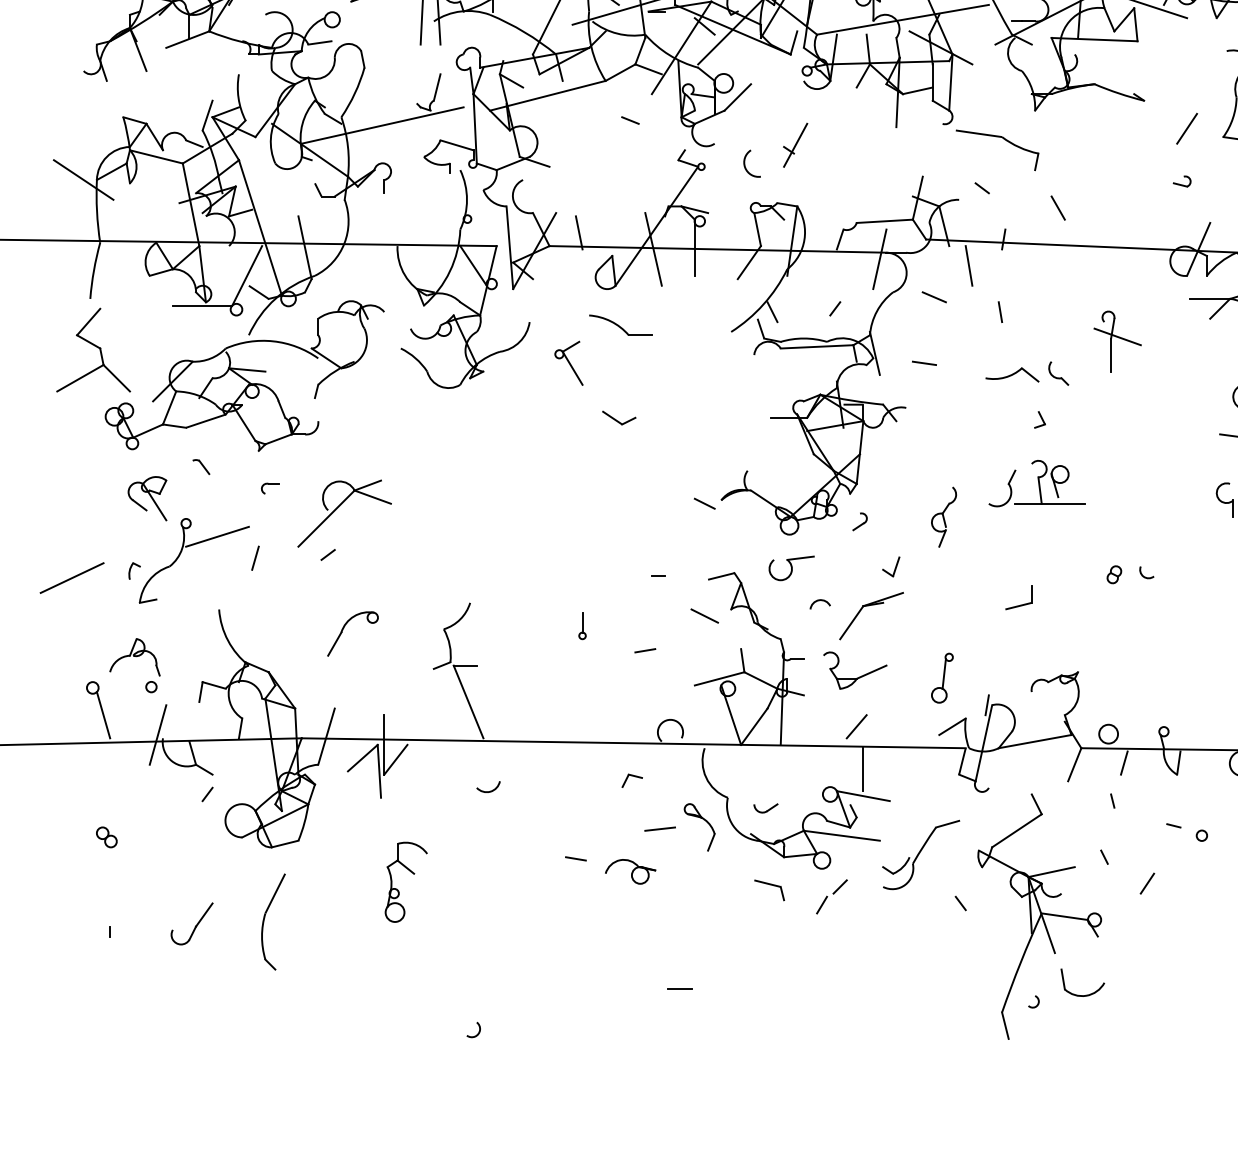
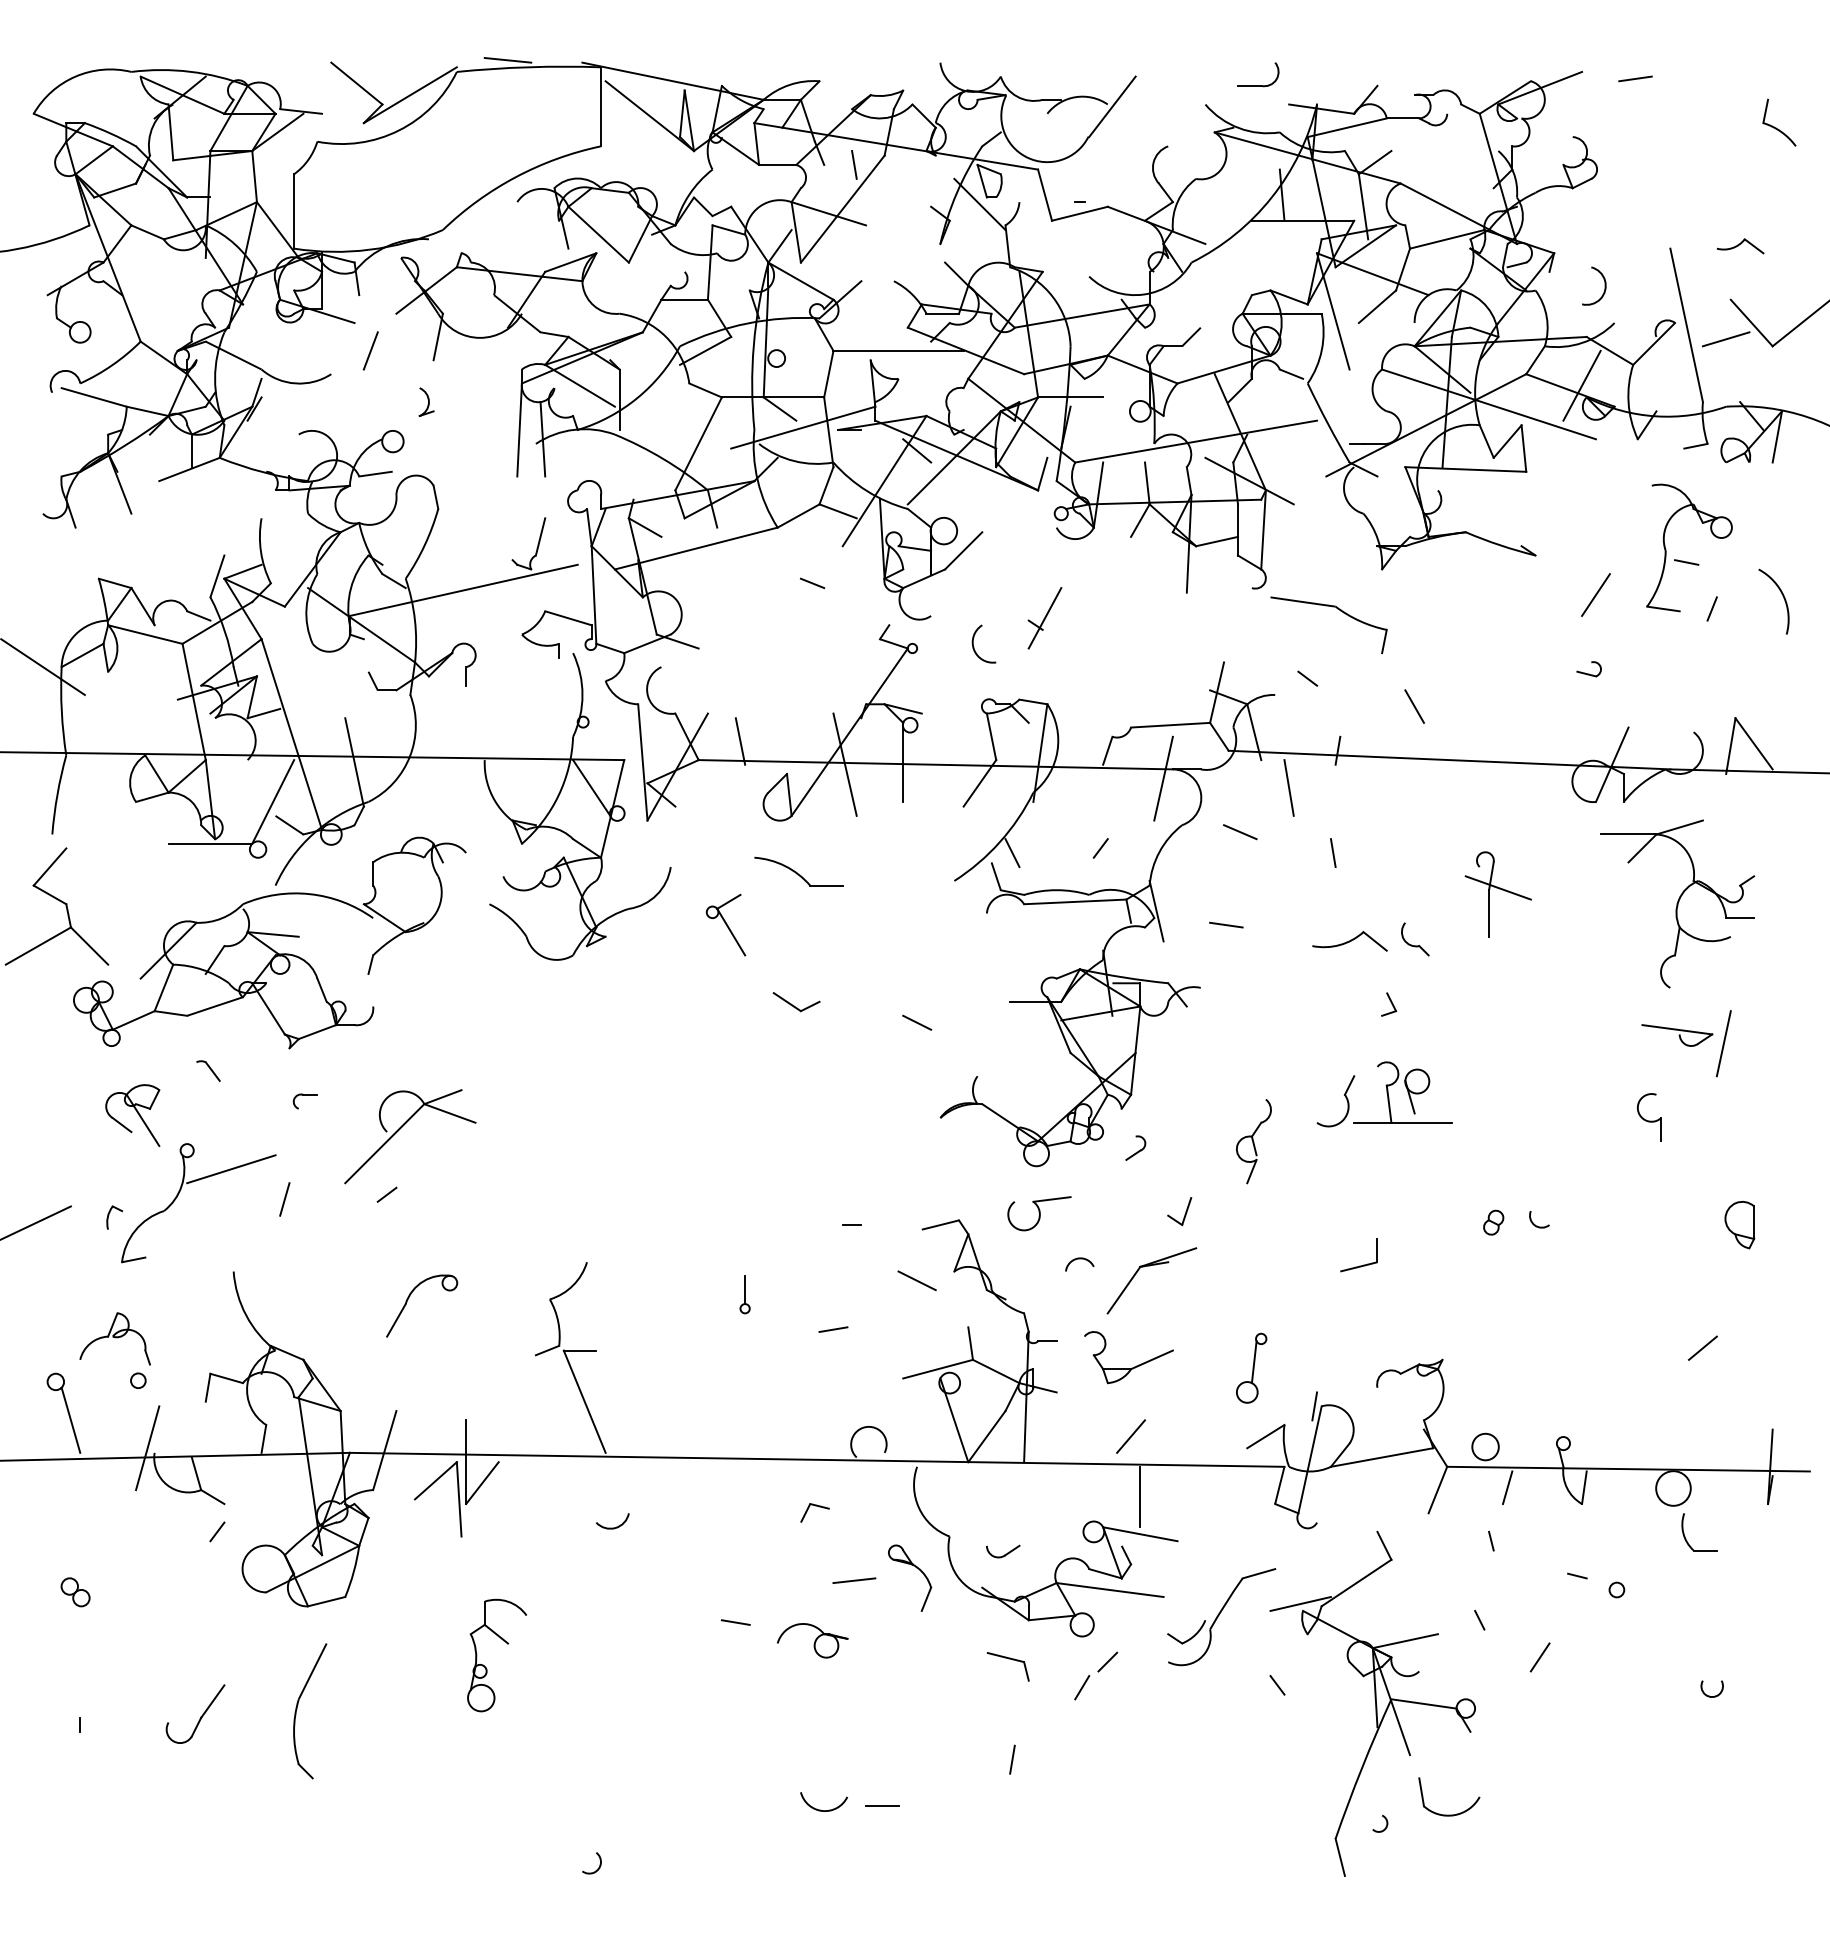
line: (705, 503) -> (917, 1022), moved
line: (977, 845) -> (1300, 1603), added
line: (772, 956) -> (1012, 1759), added
arc: (636, 991) -> (820, 1809), added

